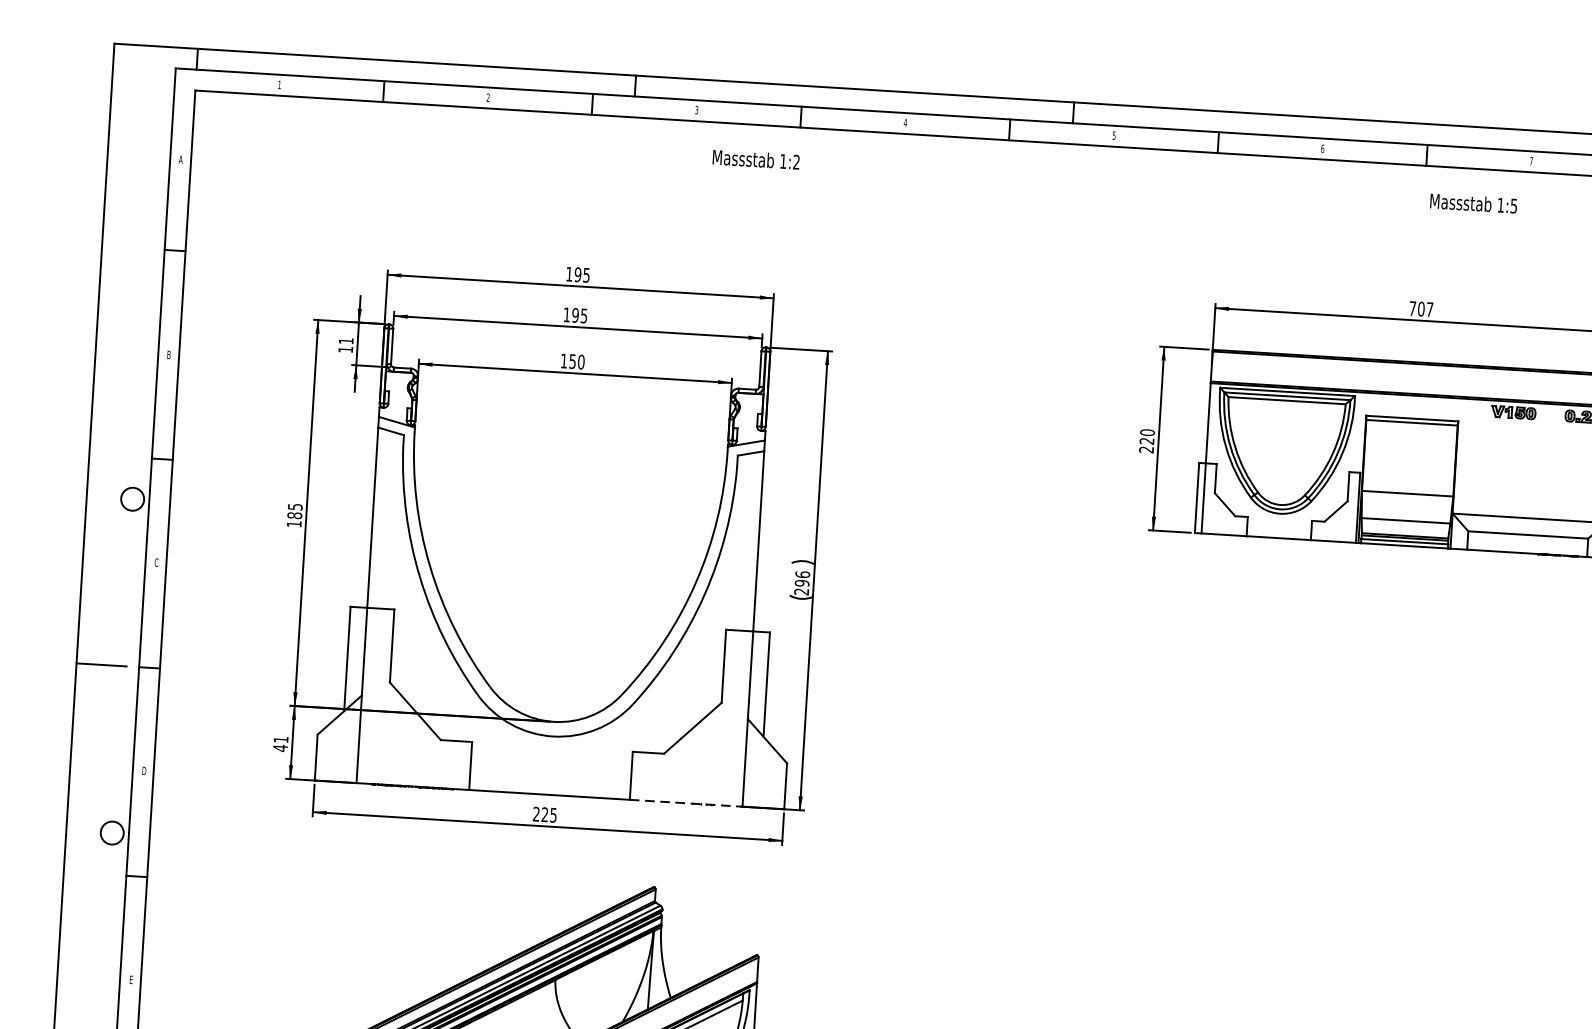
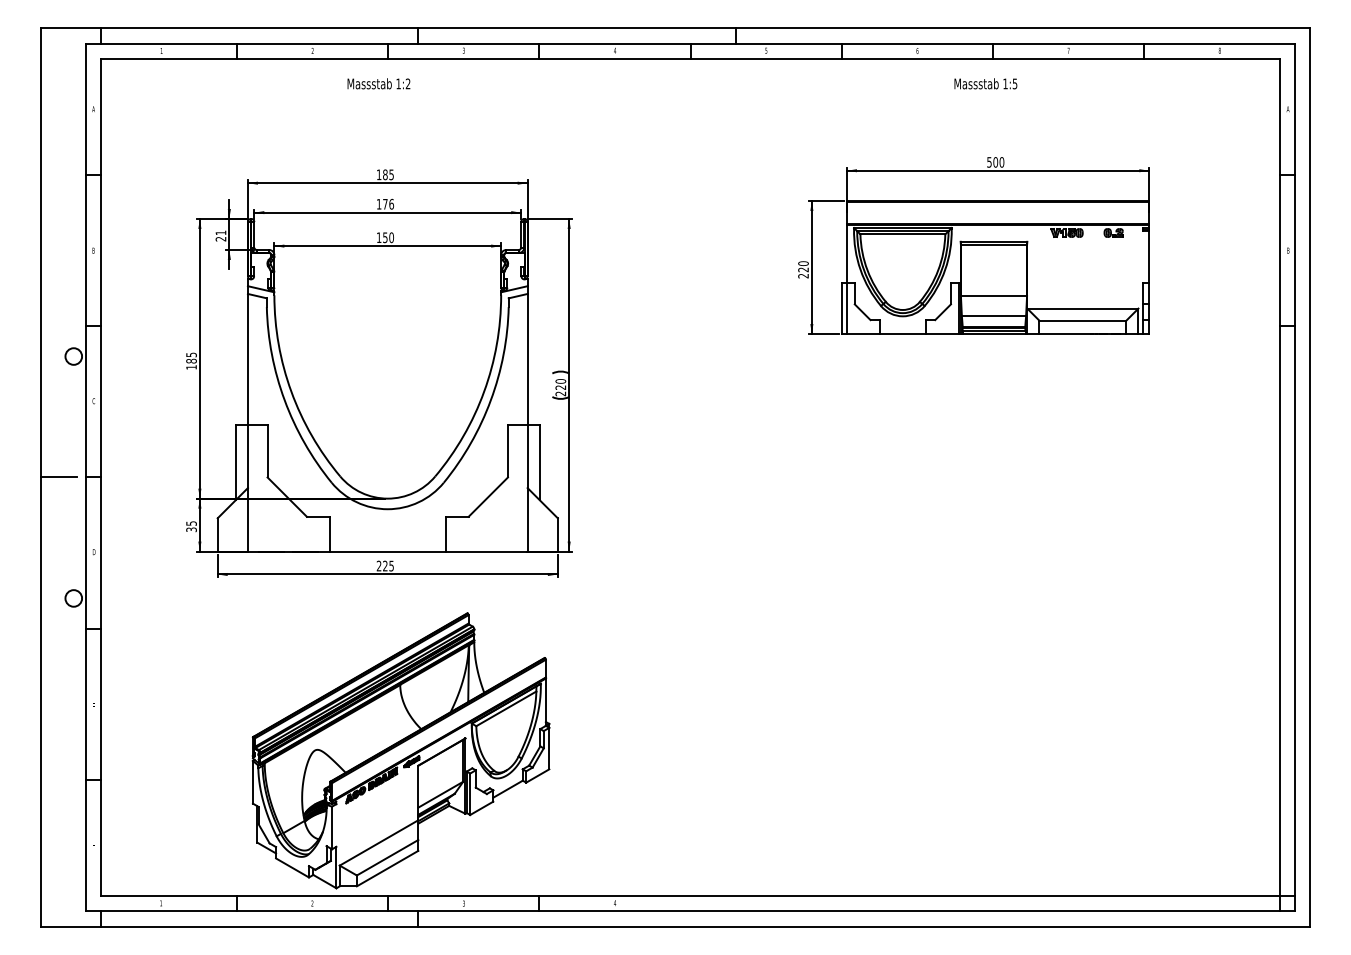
text: (755, 159) -> (378, 83), moved
text: (1473, 203) -> (985, 83), moved
text: (578, 274) -> (385, 174), 195 -> 185
text: (1421, 309) -> (995, 162), 707 -> 500
text: (579, 314) -> (388, 203), 195 -> 176
text: (345, 350) -> (220, 239), 11 -> 21
text: (801, 578) -> (560, 384), 296 -> 220
text: (280, 743) -> (191, 526), 41 -> 35
line: (685, 803) -> (486, 551), dashed -> solid

